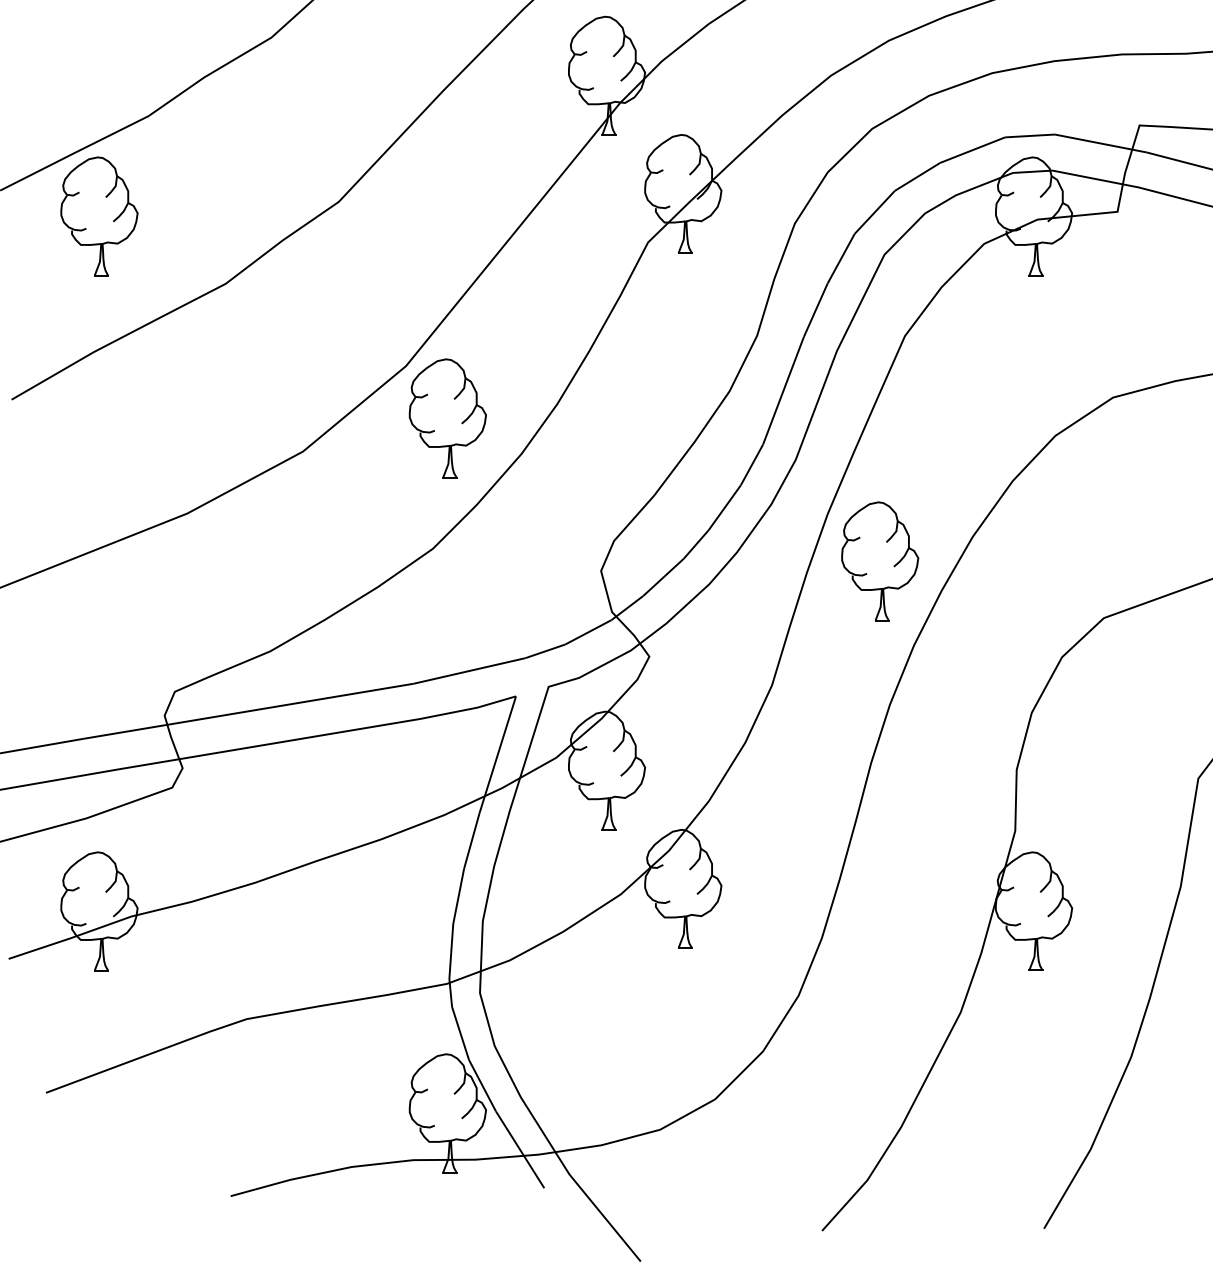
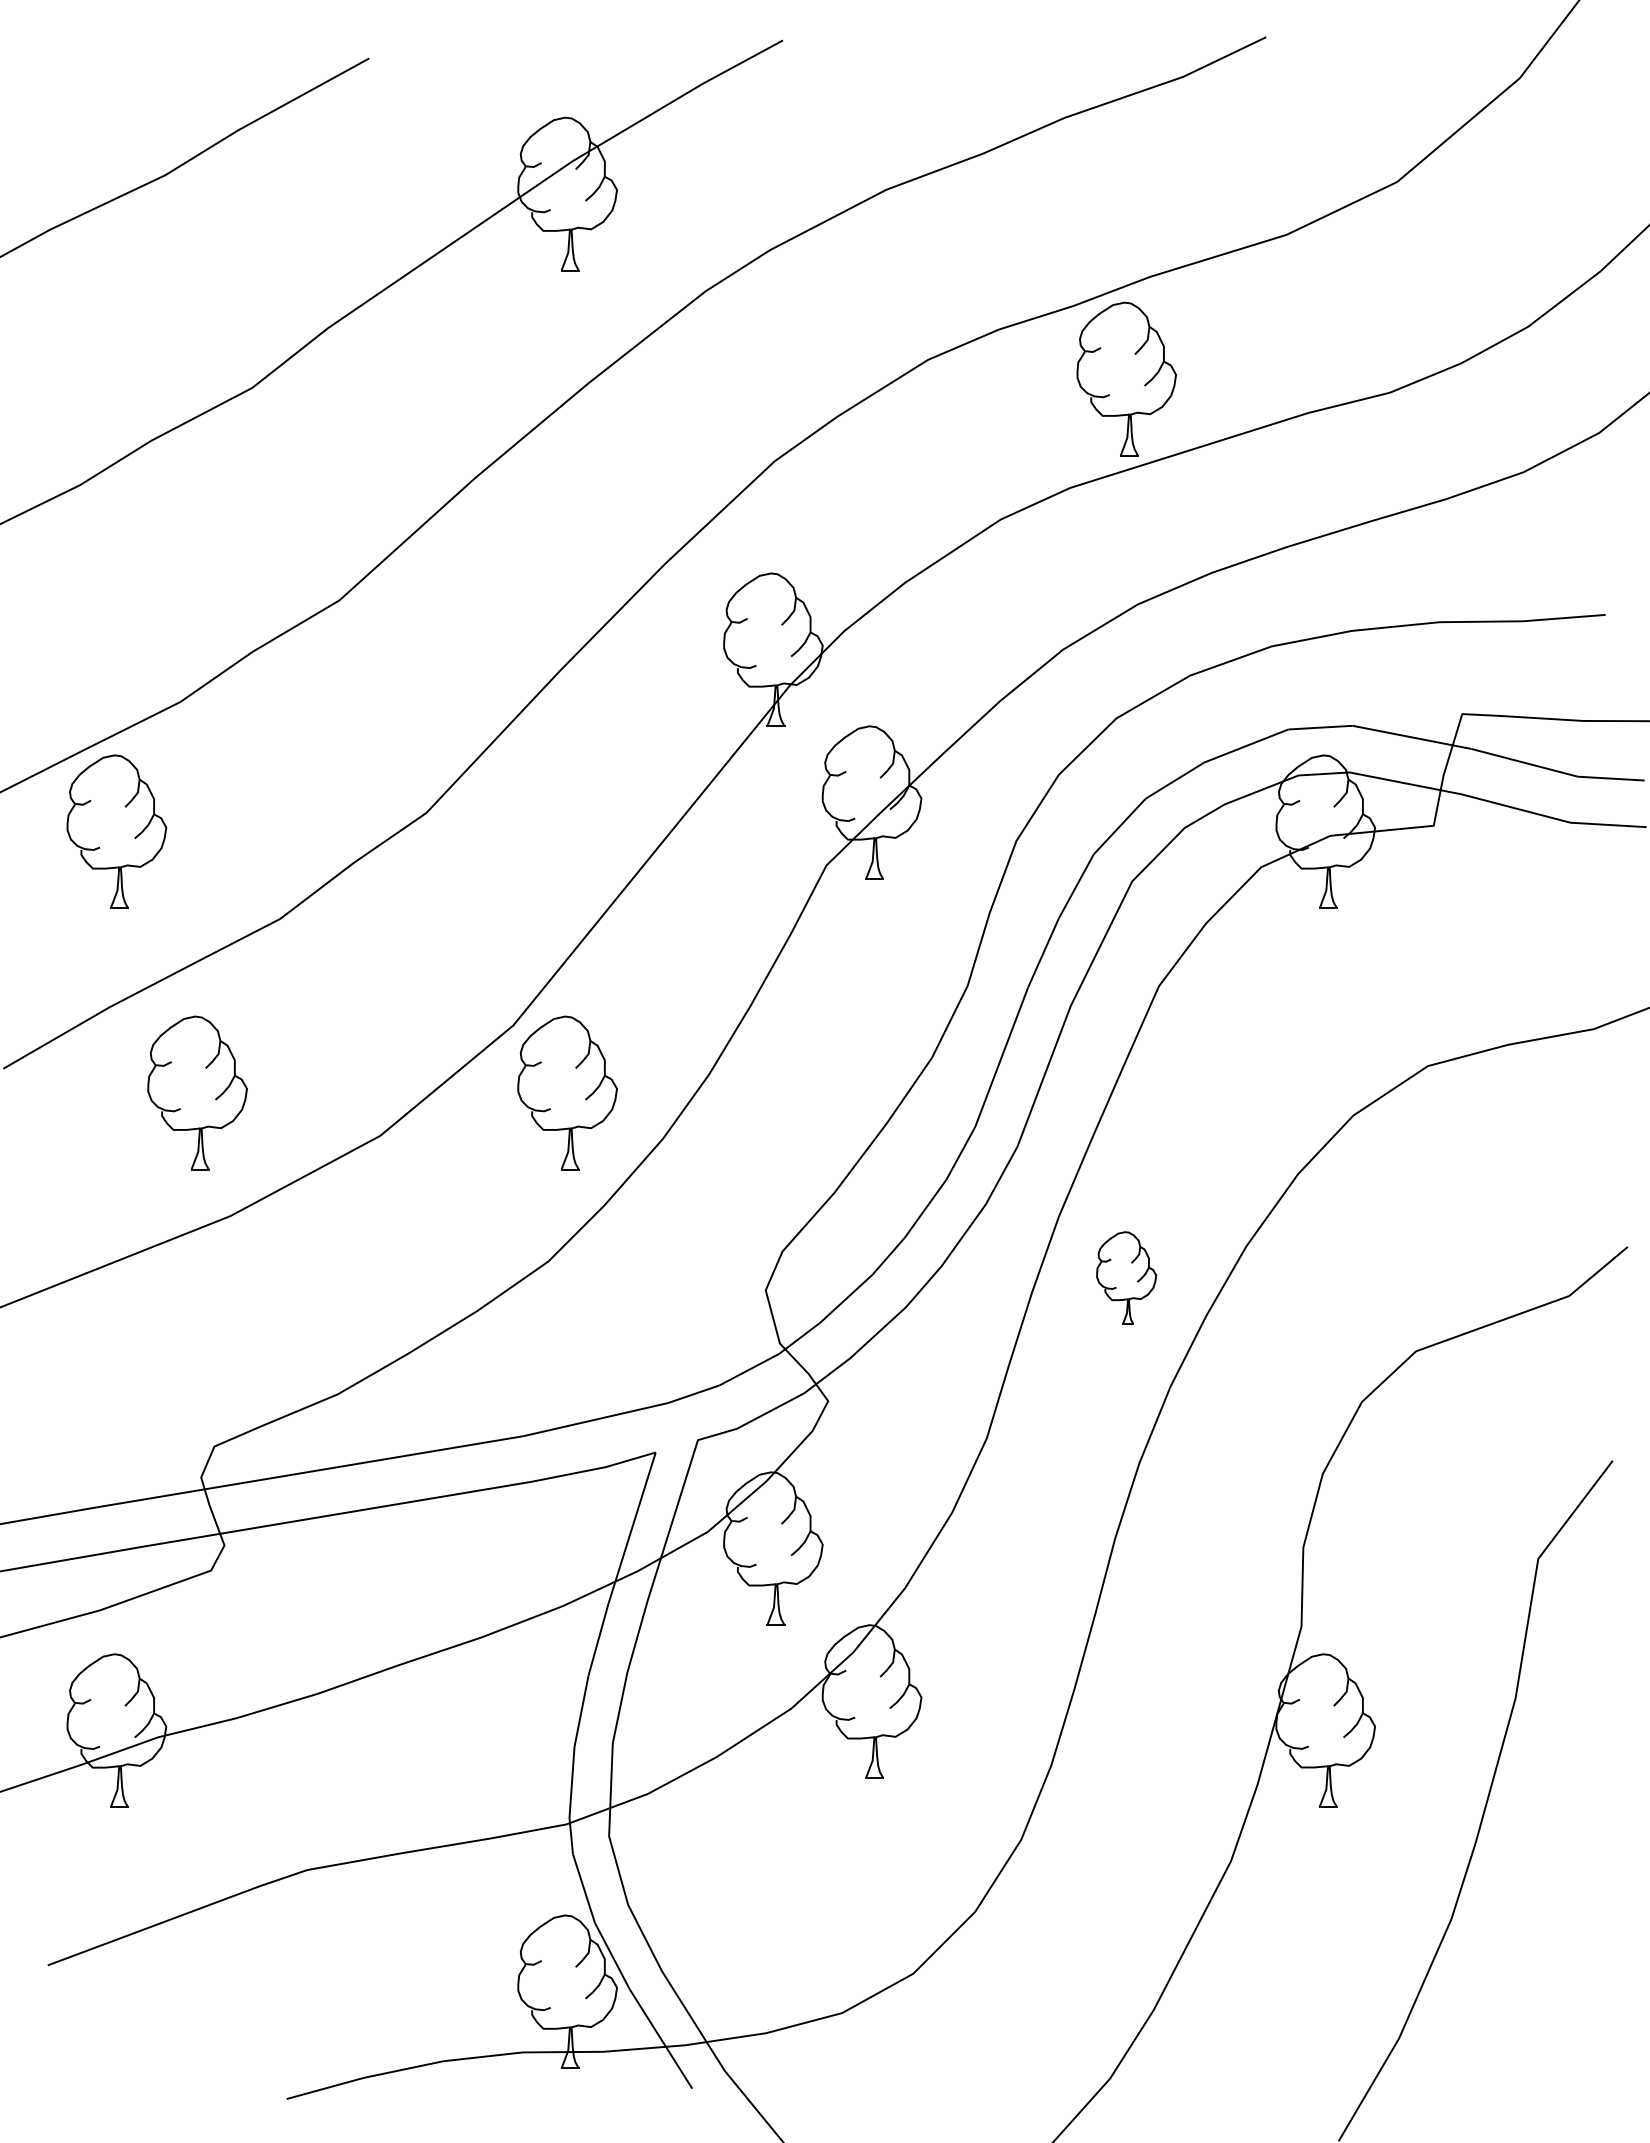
part: (161, 418) -> (197, 1092), added
part: (879, 561) -> (1126, 1277), size x0.6

